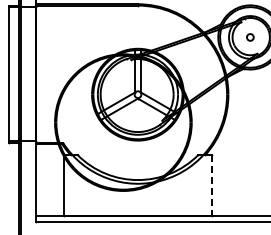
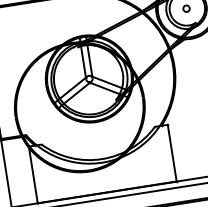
line: (211, 185) -> (171, 153), dashed -> solid

